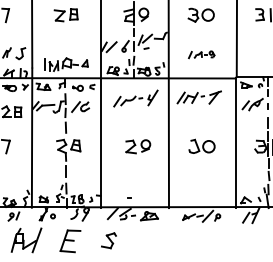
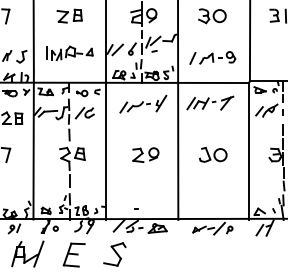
part: (201, 54) -> (212, 57), size x1.67
part: (65, 63) -> (69, 52), moved
part: (108, 240) -> (114, 254), size x1.43

